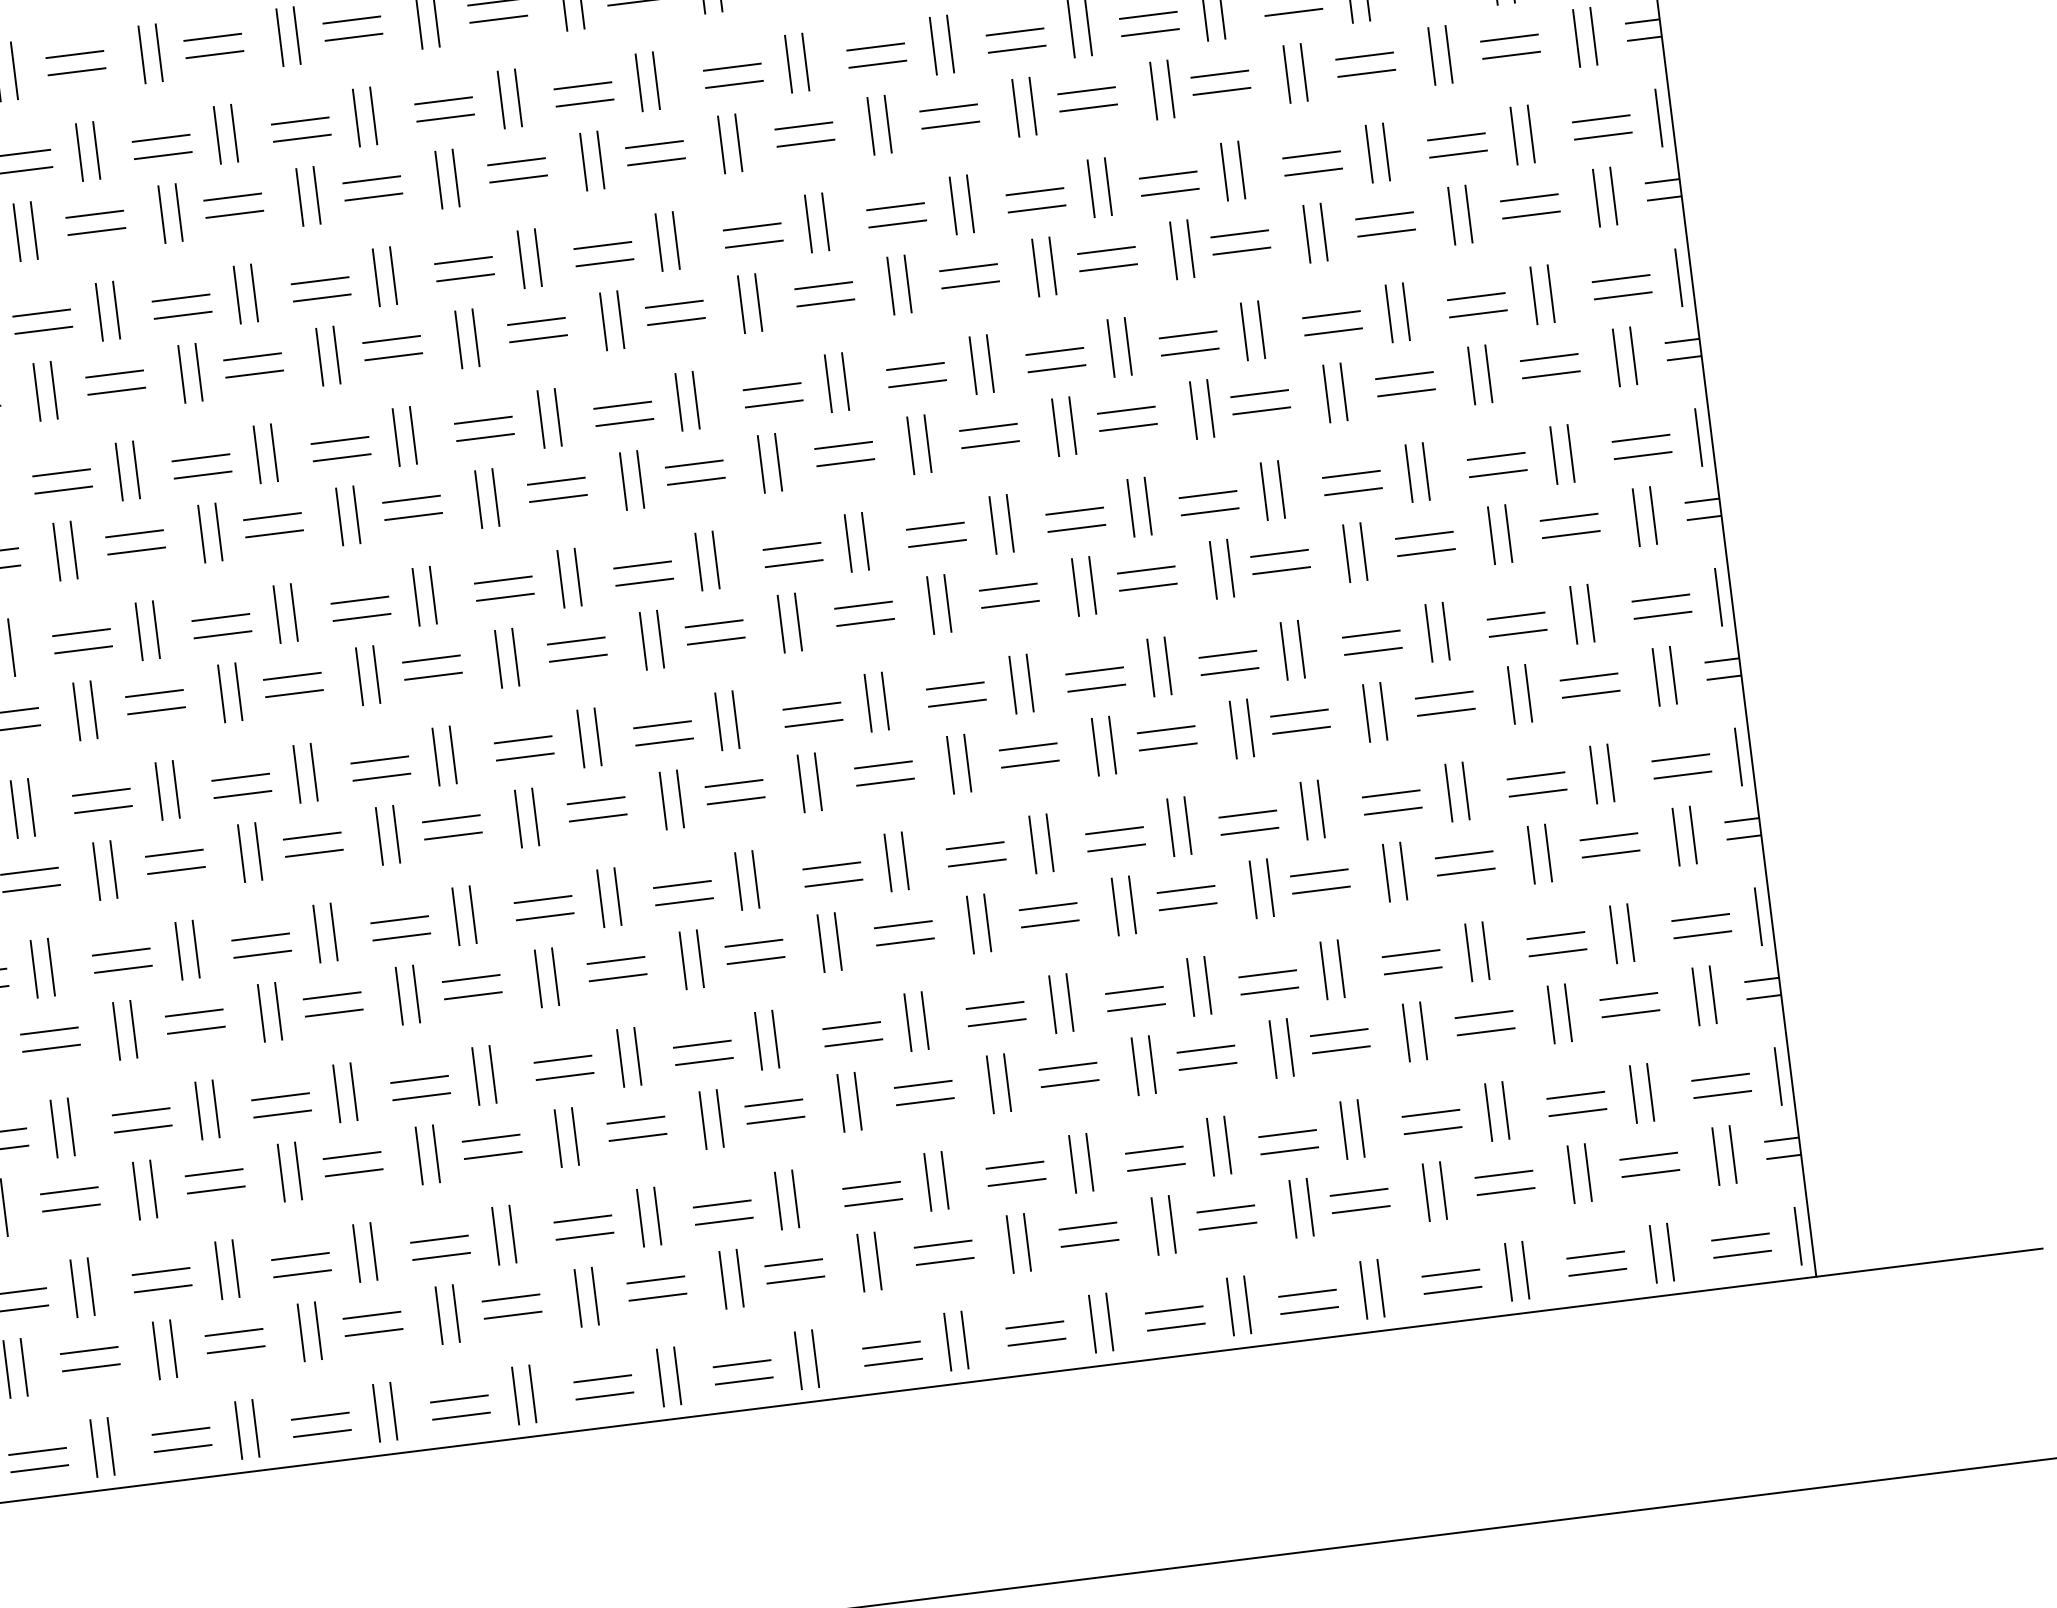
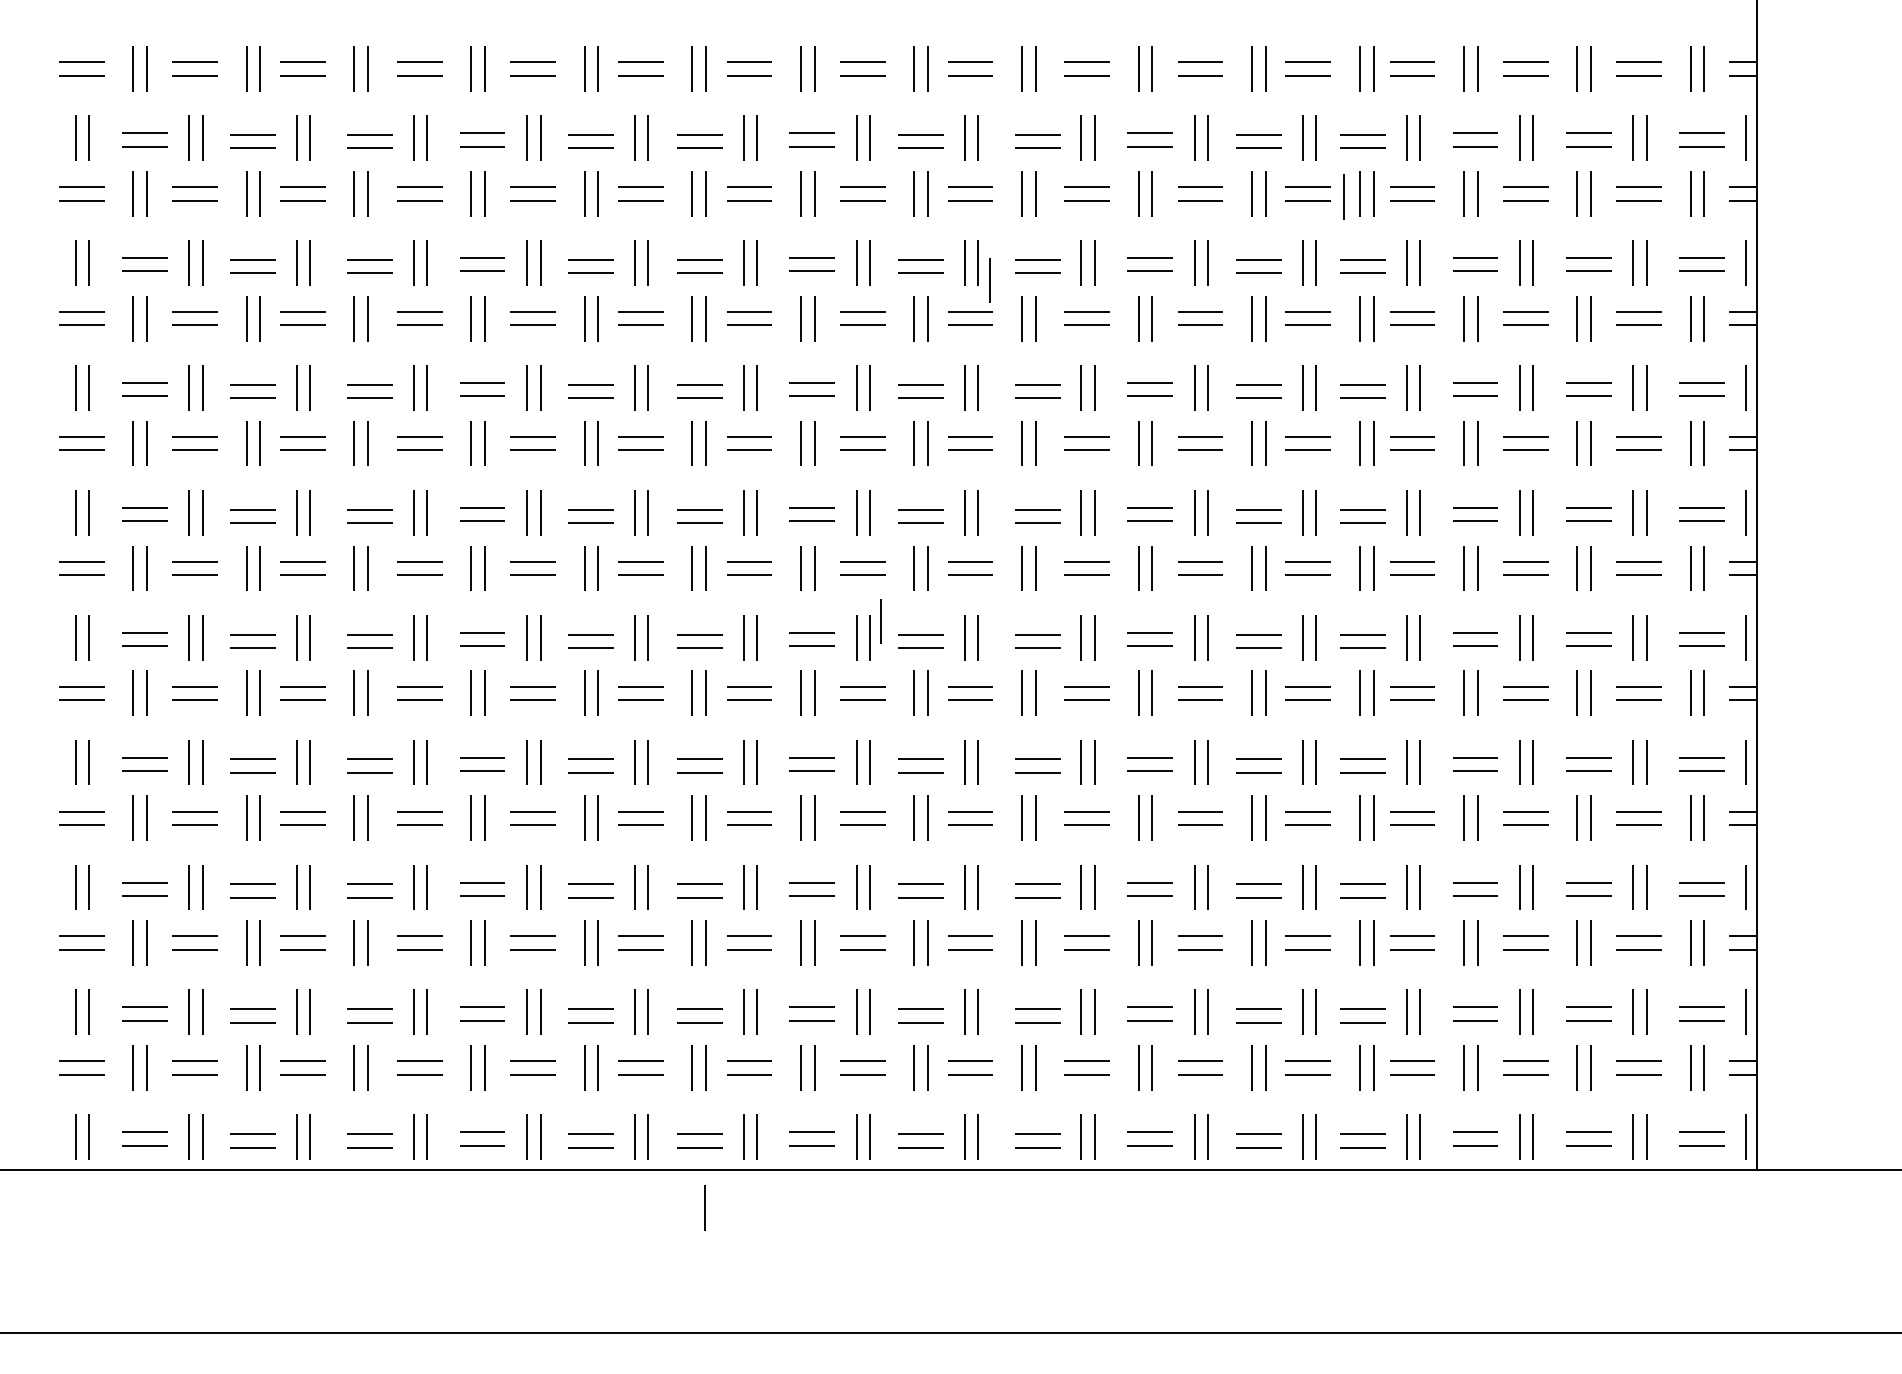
line: (1133, 97) -> (1343, 196), added
line: (693, 261) -> (989, 280), added
line: (608, 714) -> (880, 621), added
line: (476, 1492) -> (704, 1207), added

